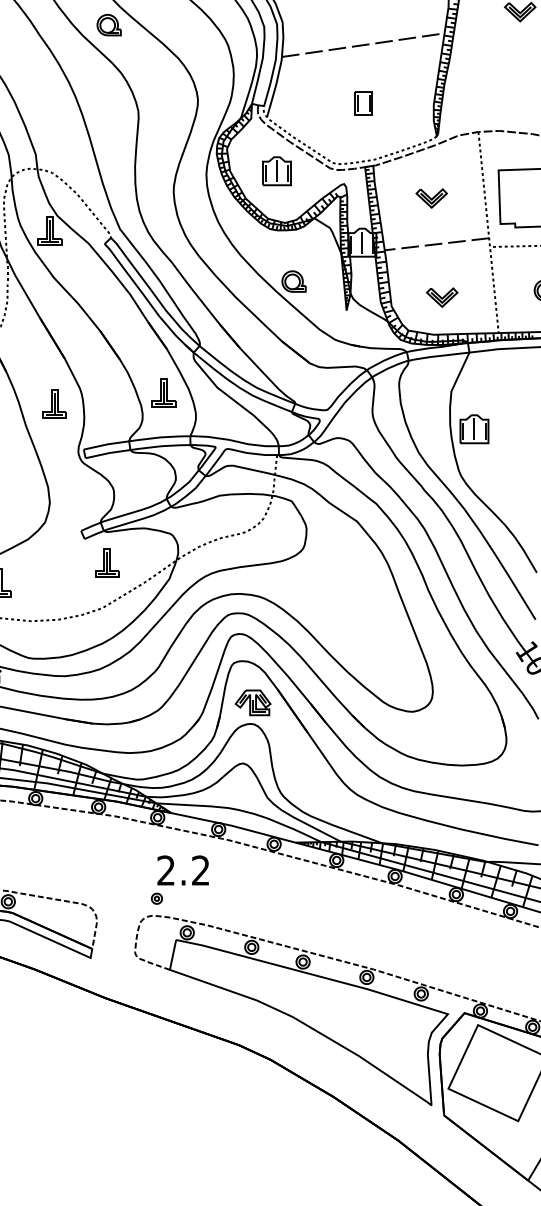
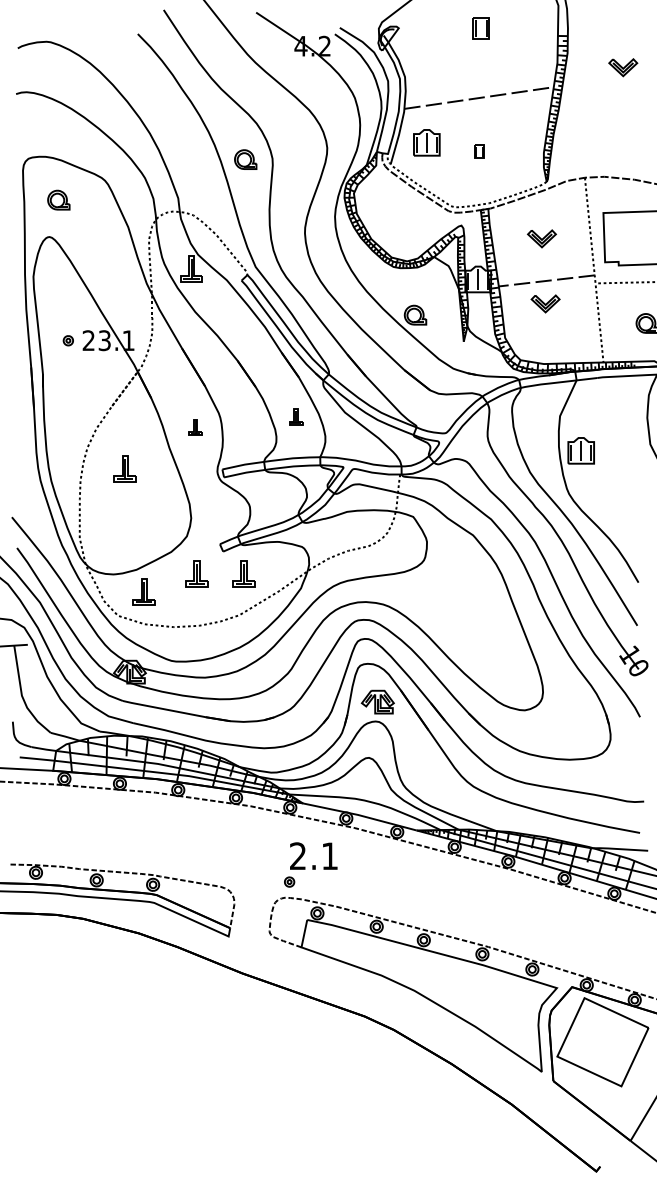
part: (108, 24) -> (245, 159), moved
part: (363, 103) -> (479, 151), size x0.6
part: (276, 170) -> (426, 142), moved
part: (442, 297) -> (545, 303), moved
part: (163, 391) -> (295, 416), size x0.6
part: (54, 403) -> (195, 427), size x0.6
part: (55, 562) -> (196, 573), added
text: (200, 869) -> (329, 855), 2.2 -> 2.1

